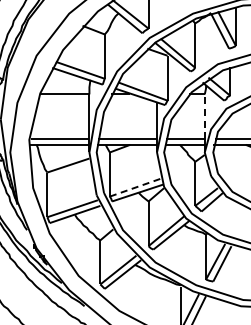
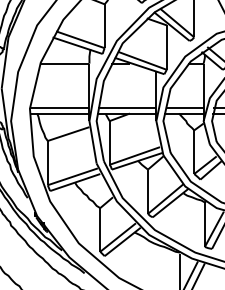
line: (204, 116) -> (203, 85), dashed -> solid
line: (135, 187) -> (135, 155), dashed -> solid

